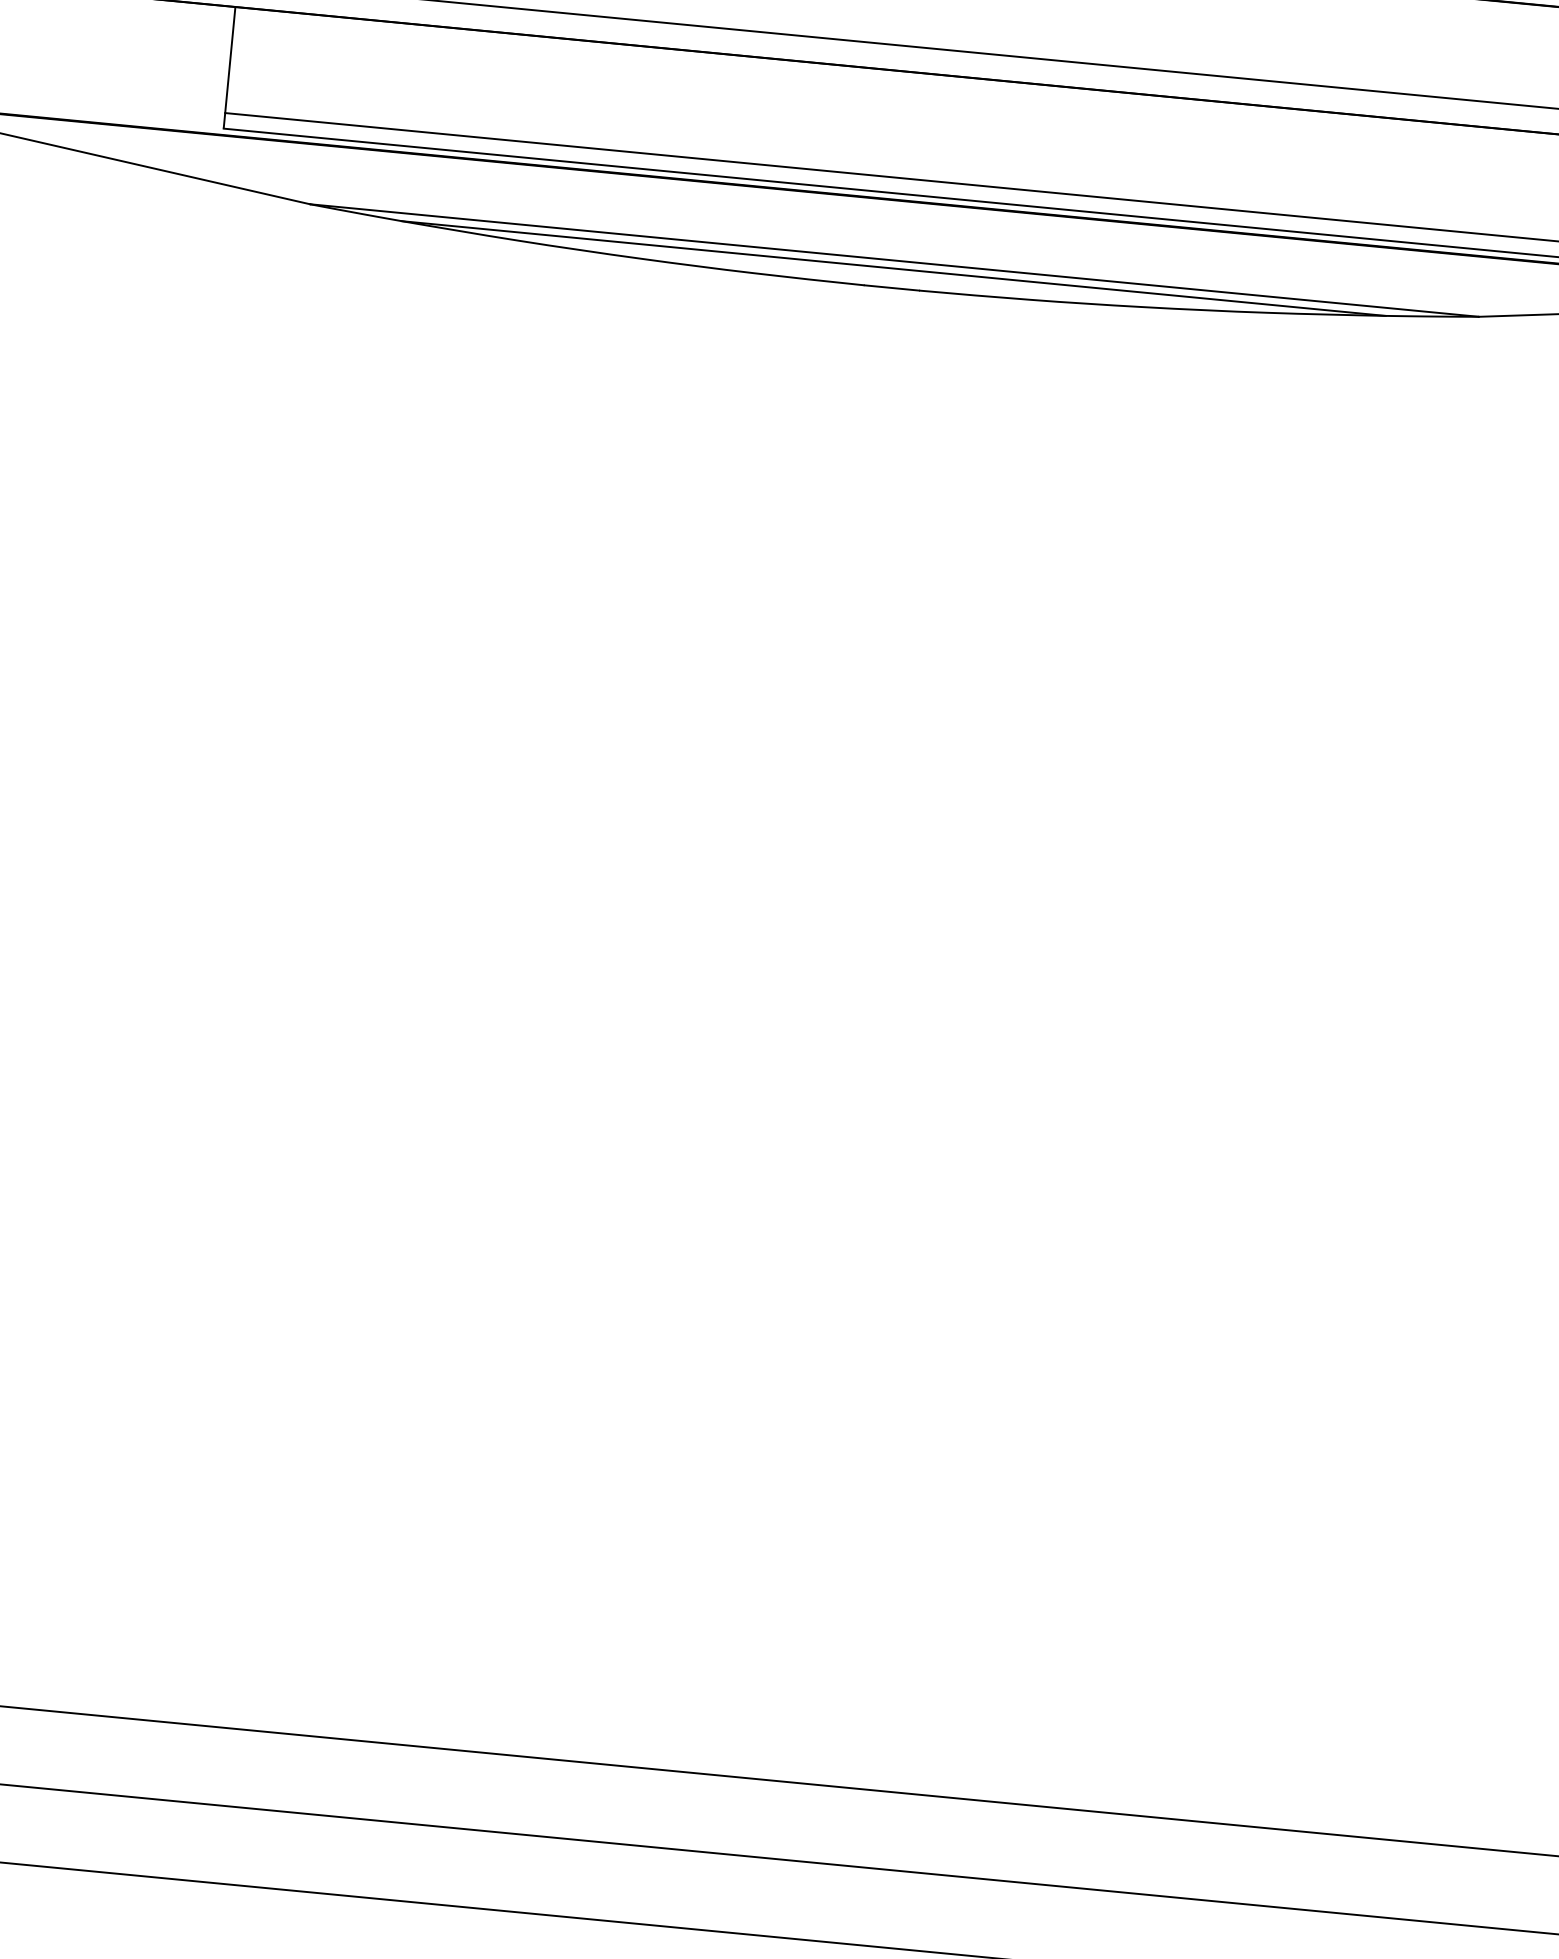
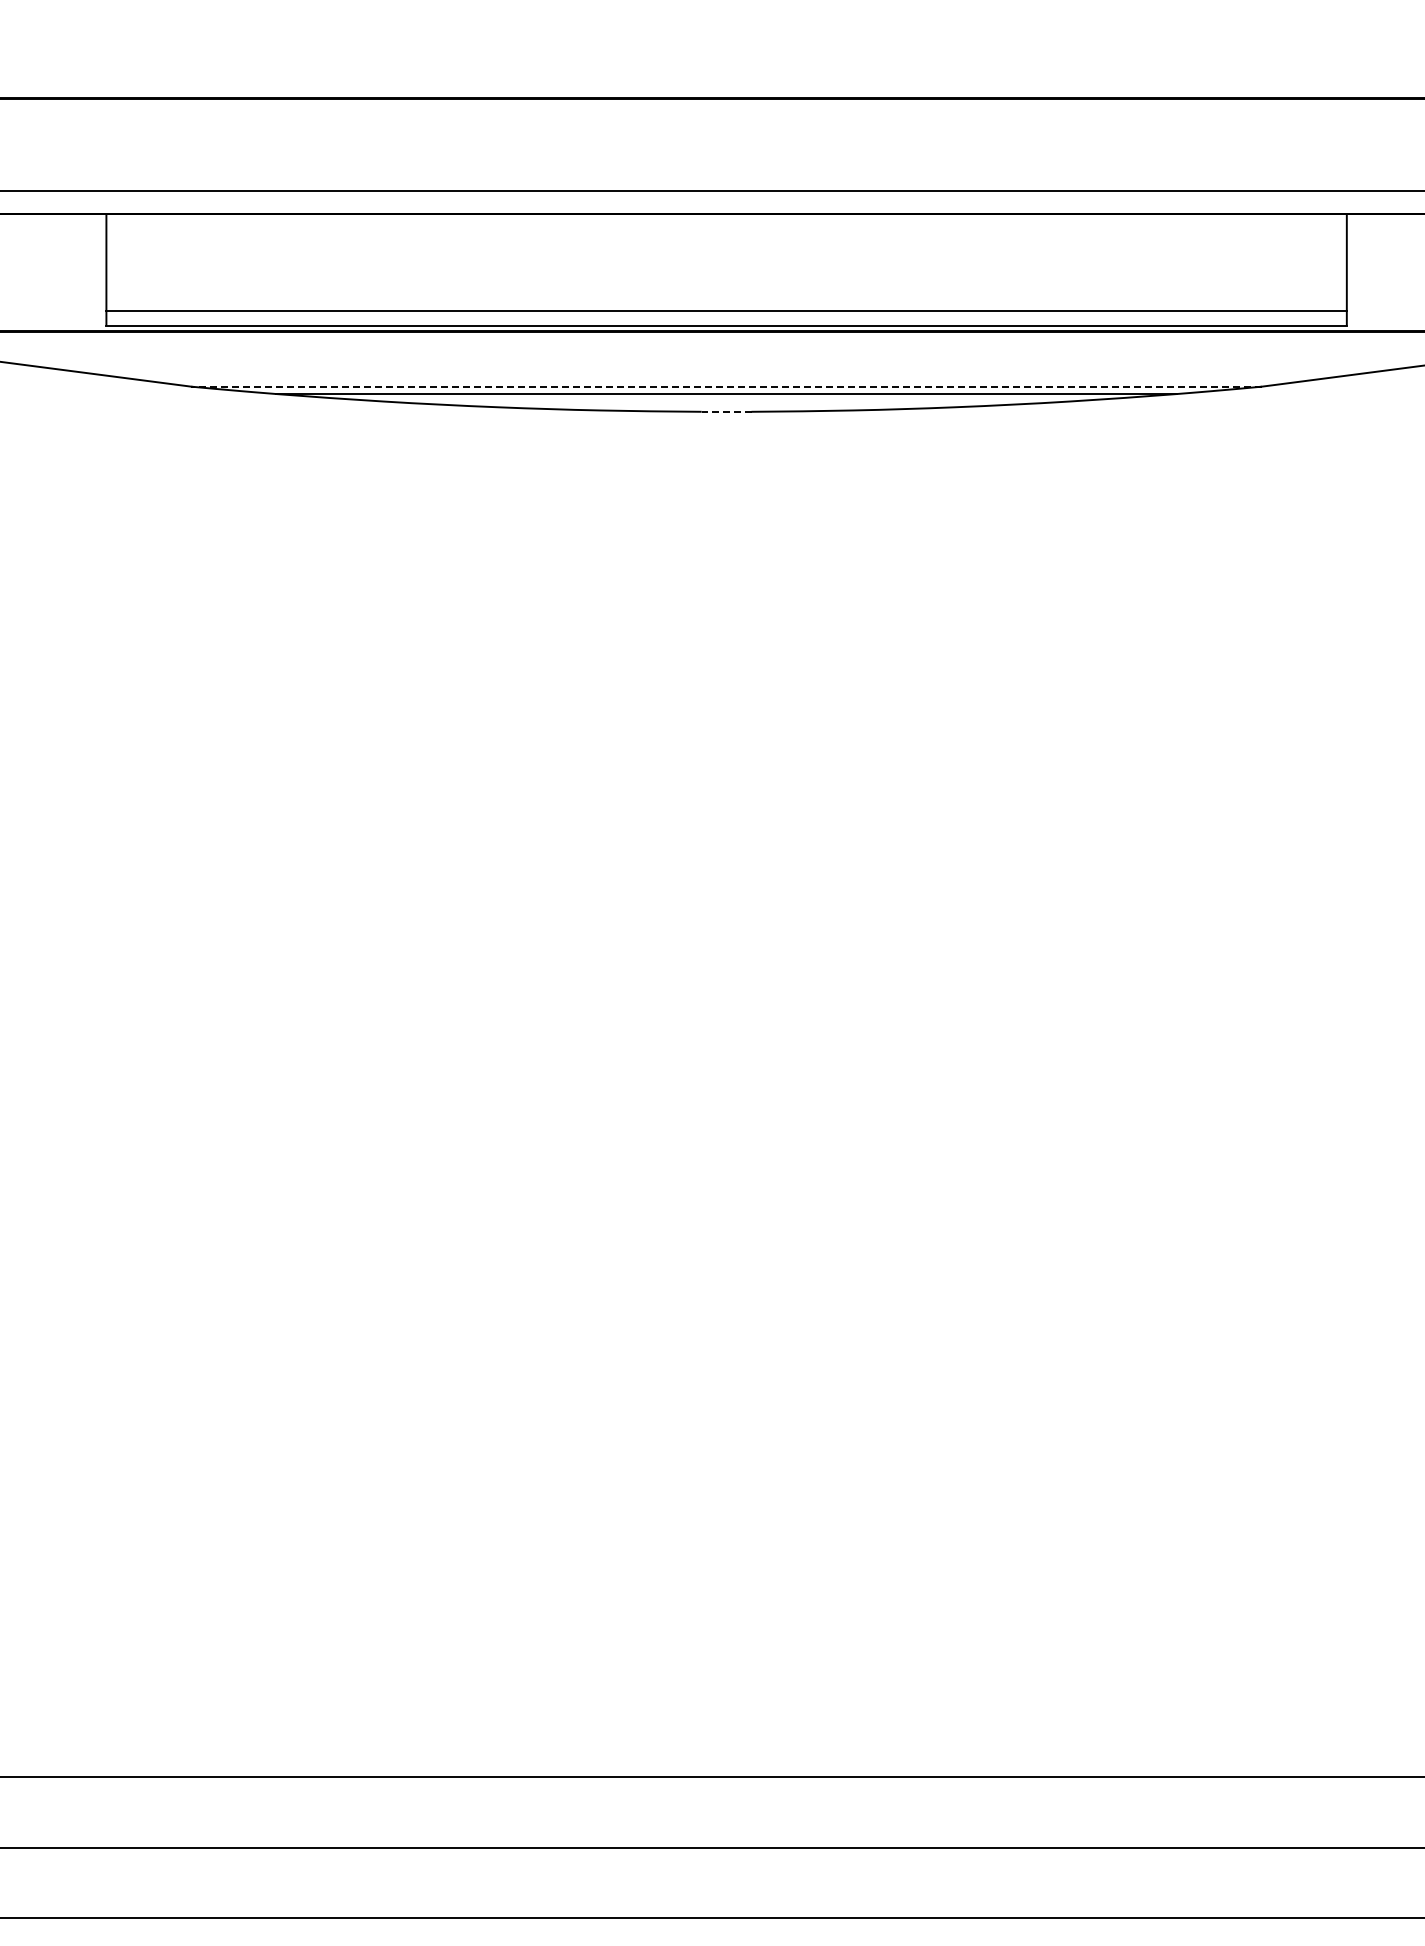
line: (894, 260) -> (726, 386), solid -> dashed
line: (891, 287) -> (726, 411), solid -> dashed

